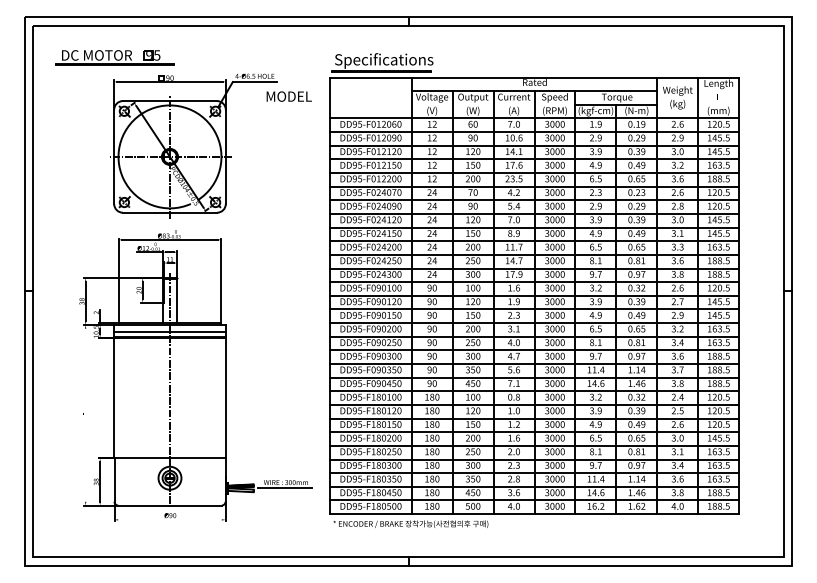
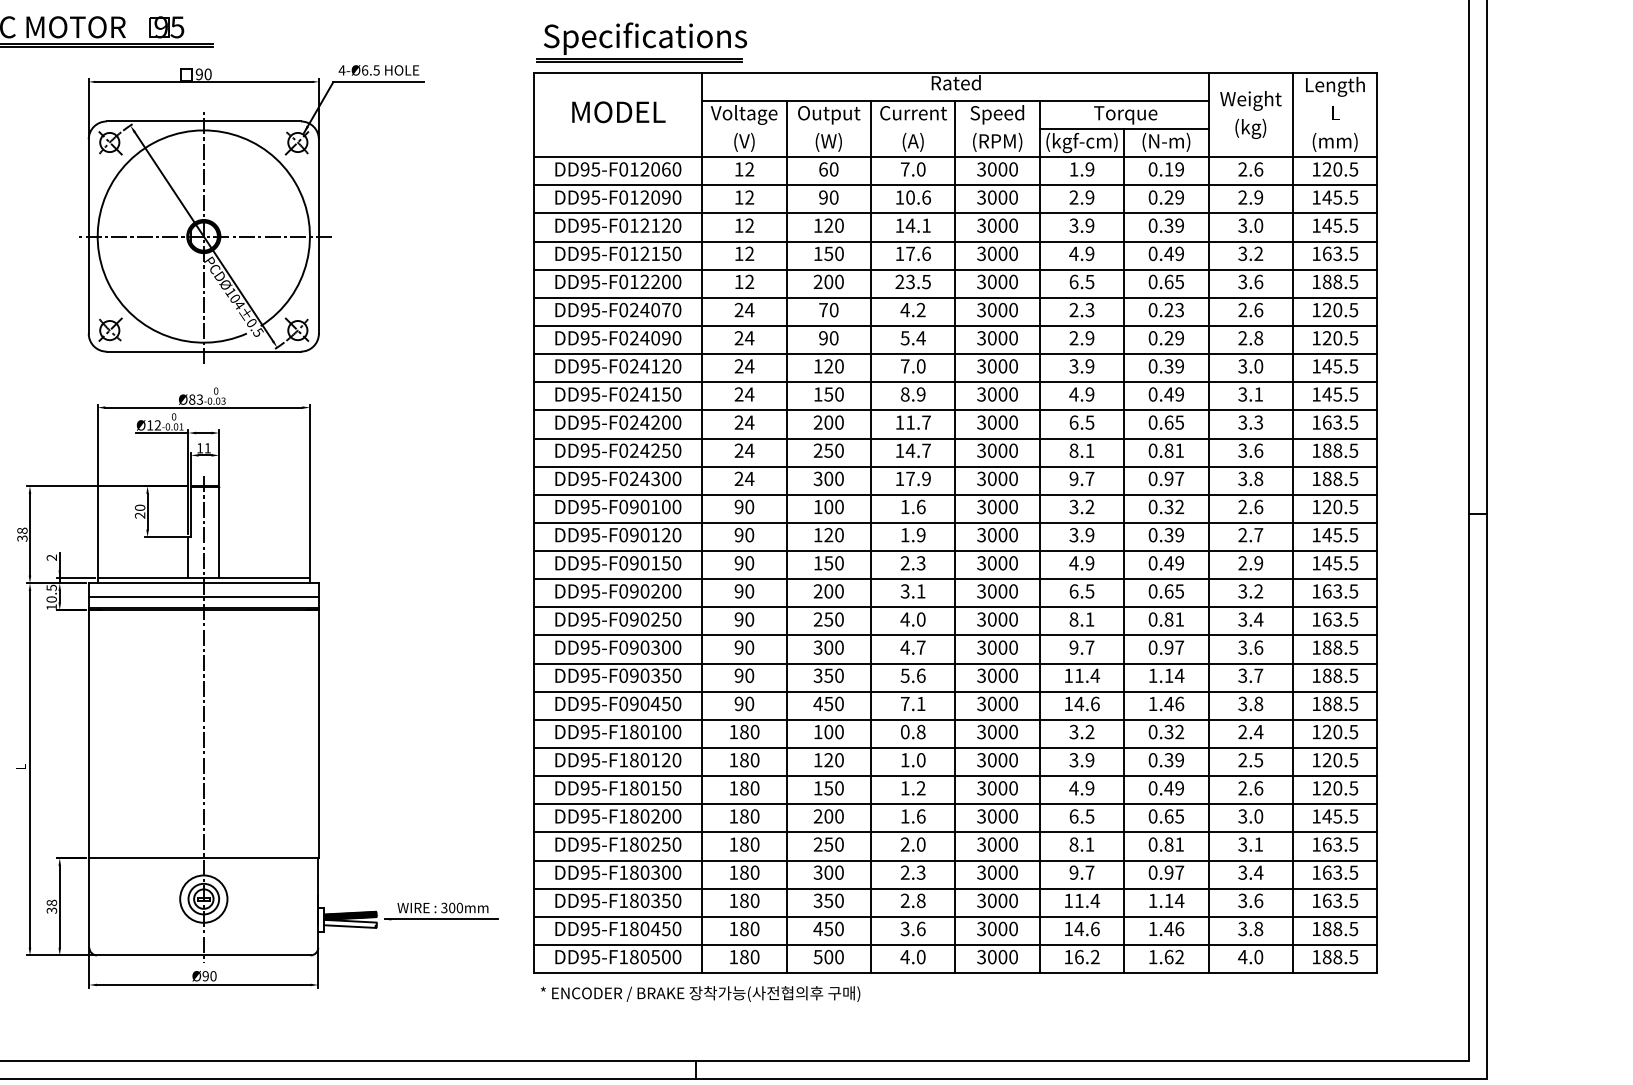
text: (288, 96) -> (617, 111), moved
line: (85, 414) -> (29, 767), added
line: (169, 519) -> (202, 984), added

